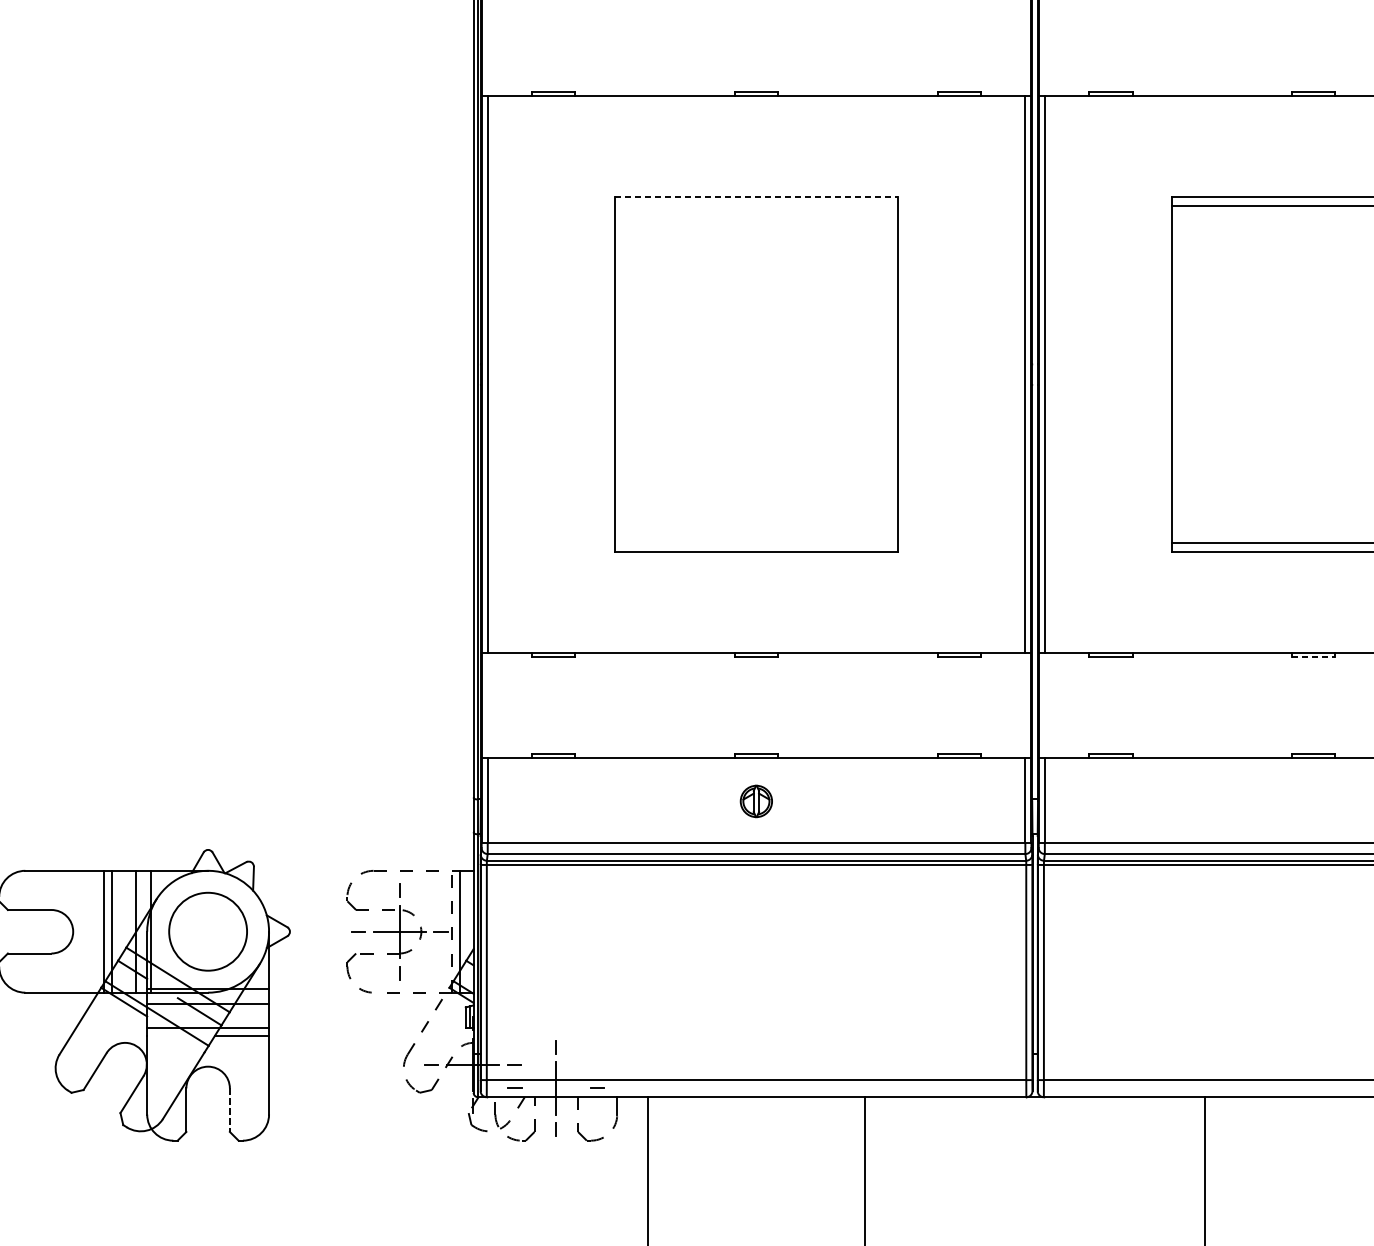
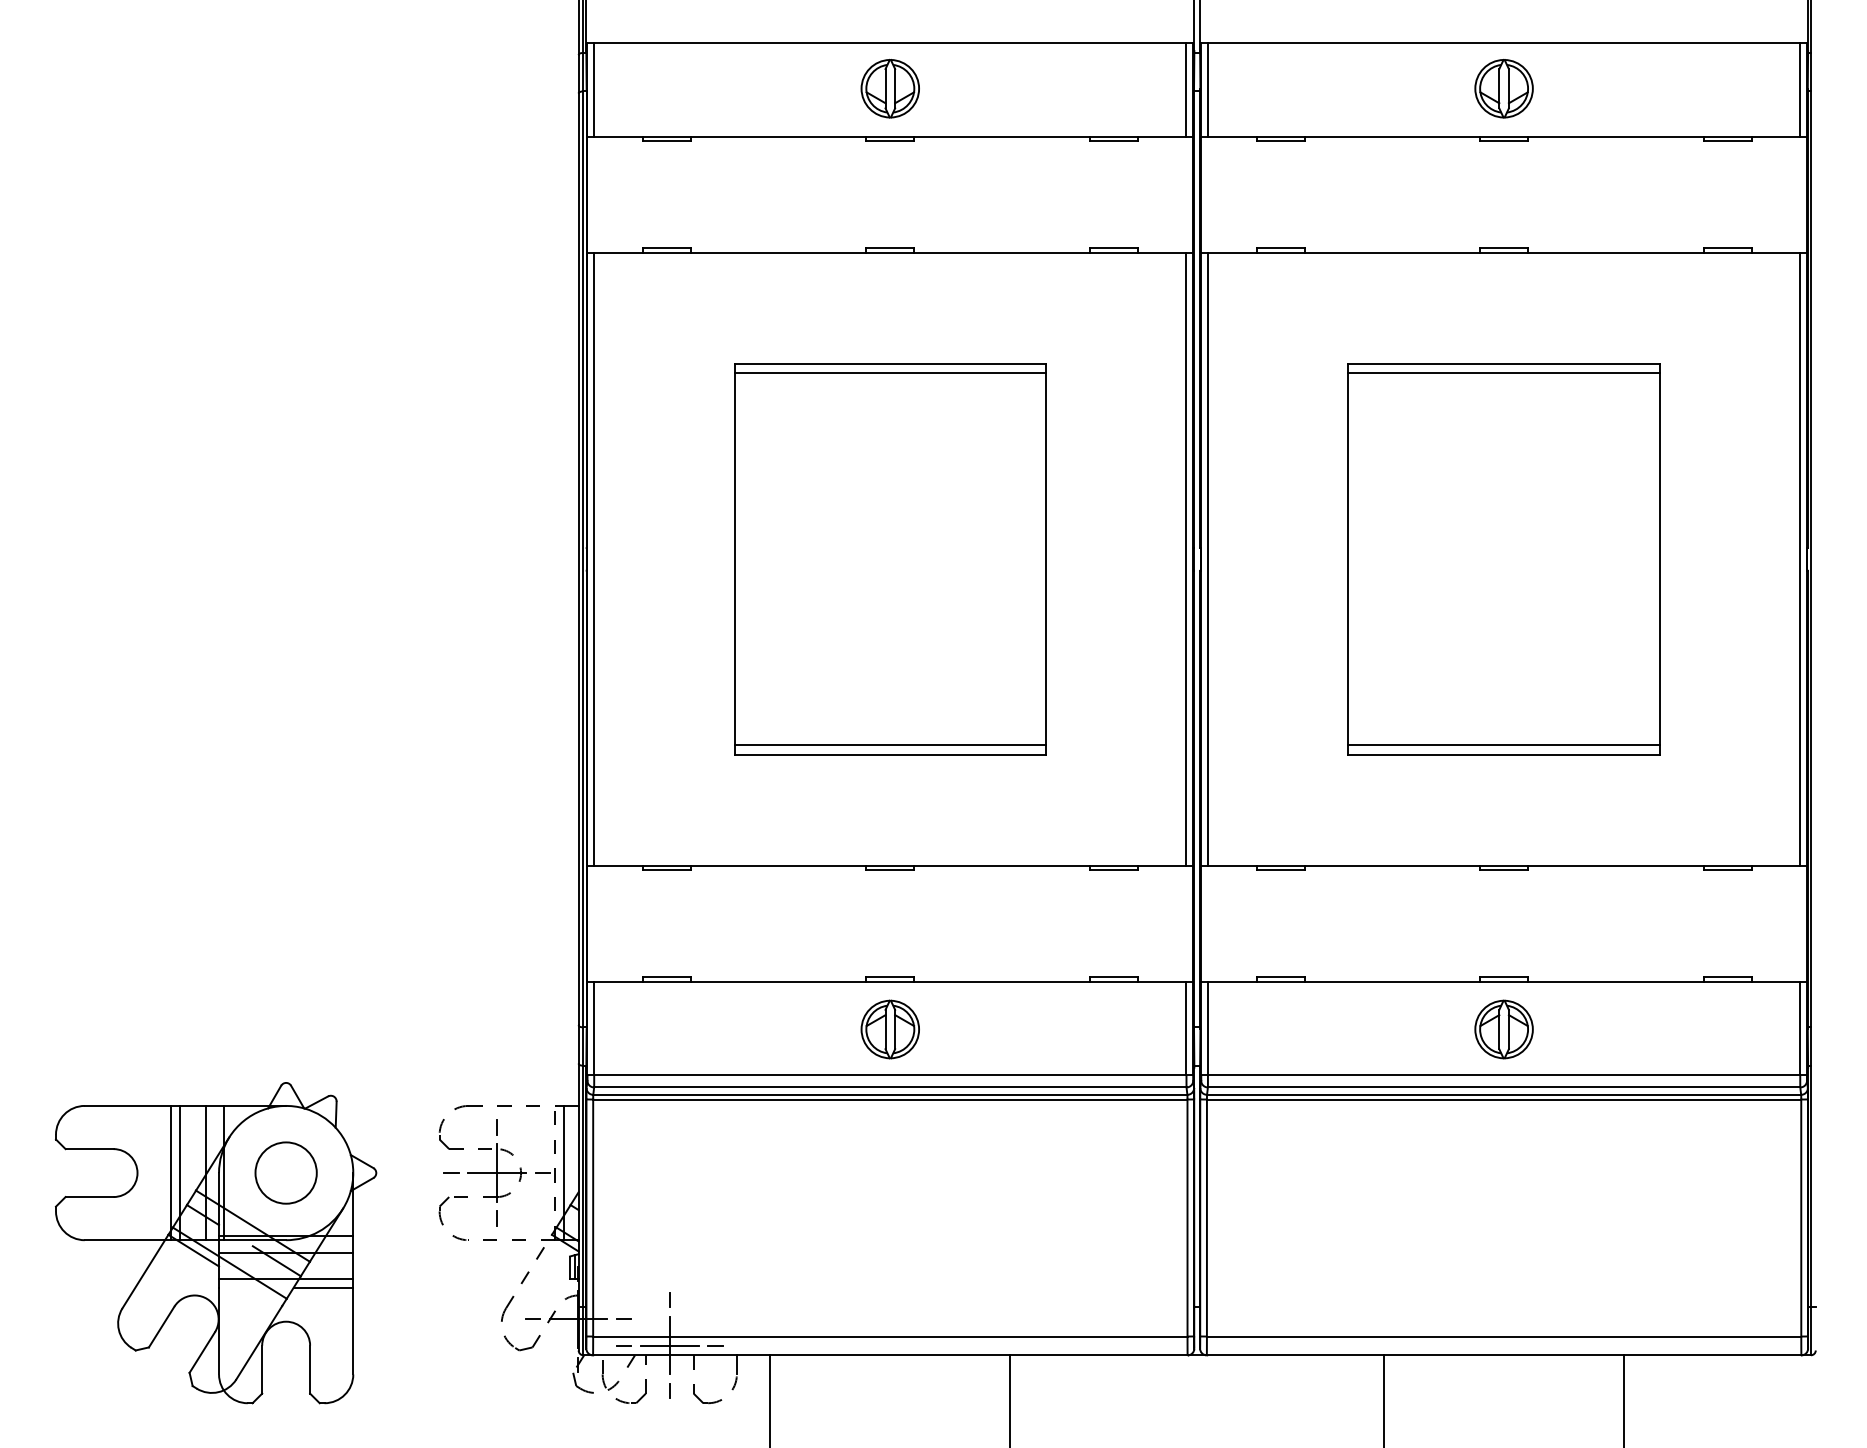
line: (756, 196) -> (890, 363), dashed -> solid
line: (756, 205) -> (890, 373), added
line: (756, 543) -> (890, 745), added
line: (1314, 657) -> (1504, 870), dashed -> solid
part: (755, 801) -> (889, 1029), size x1.67
part: (1313, 801) -> (1503, 1029), added
circle: (207, 931) -> (285, 1172), size x0.71
line: (556, 1088) -> (669, 1345), added
line: (230, 1110) -> (310, 1369), dashed -> solid

